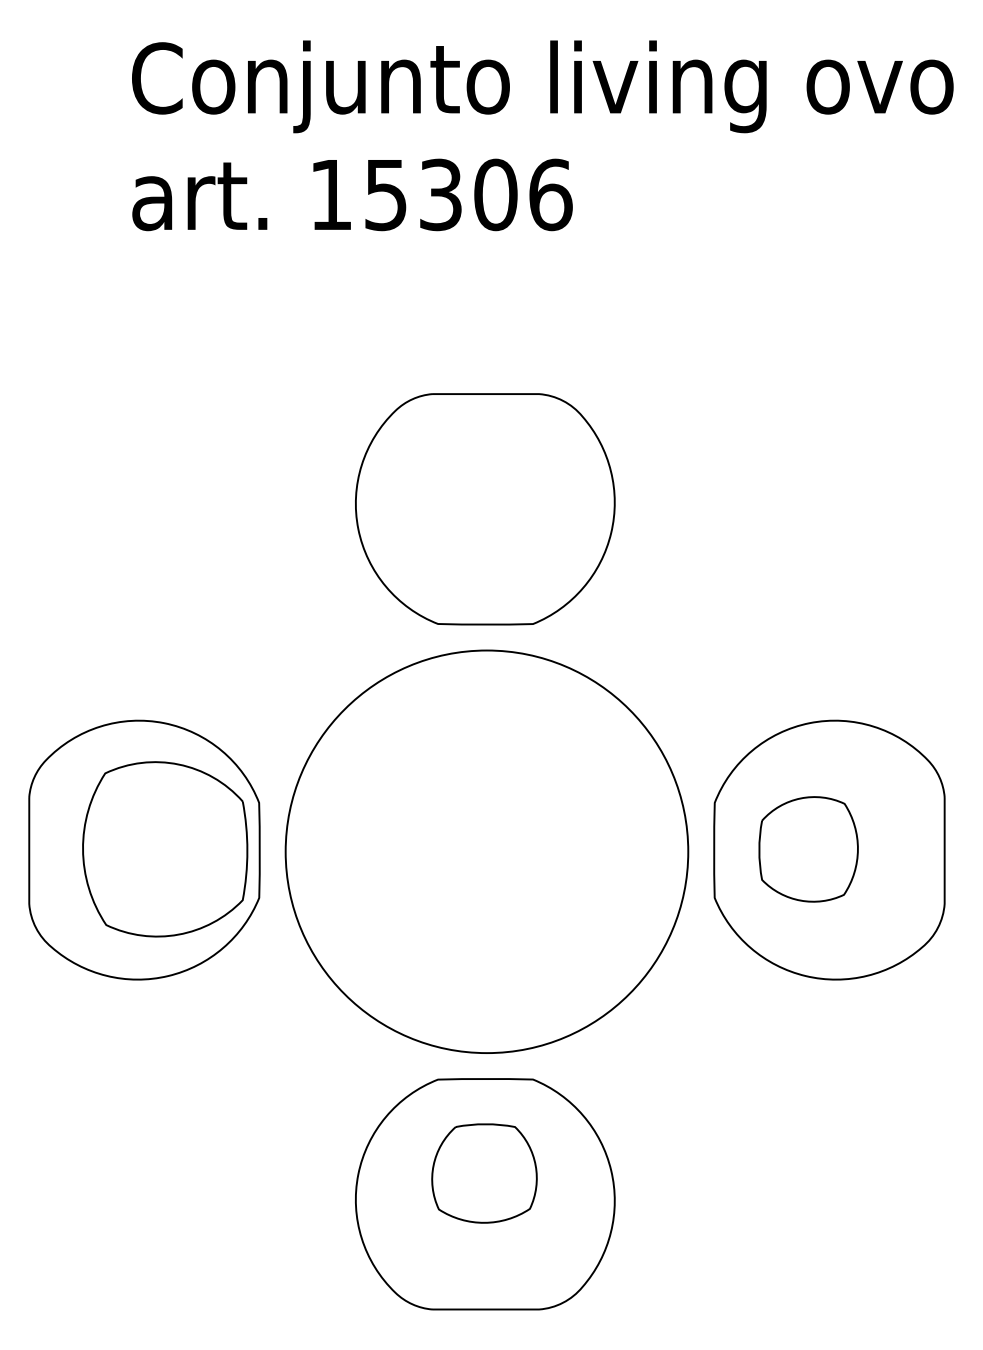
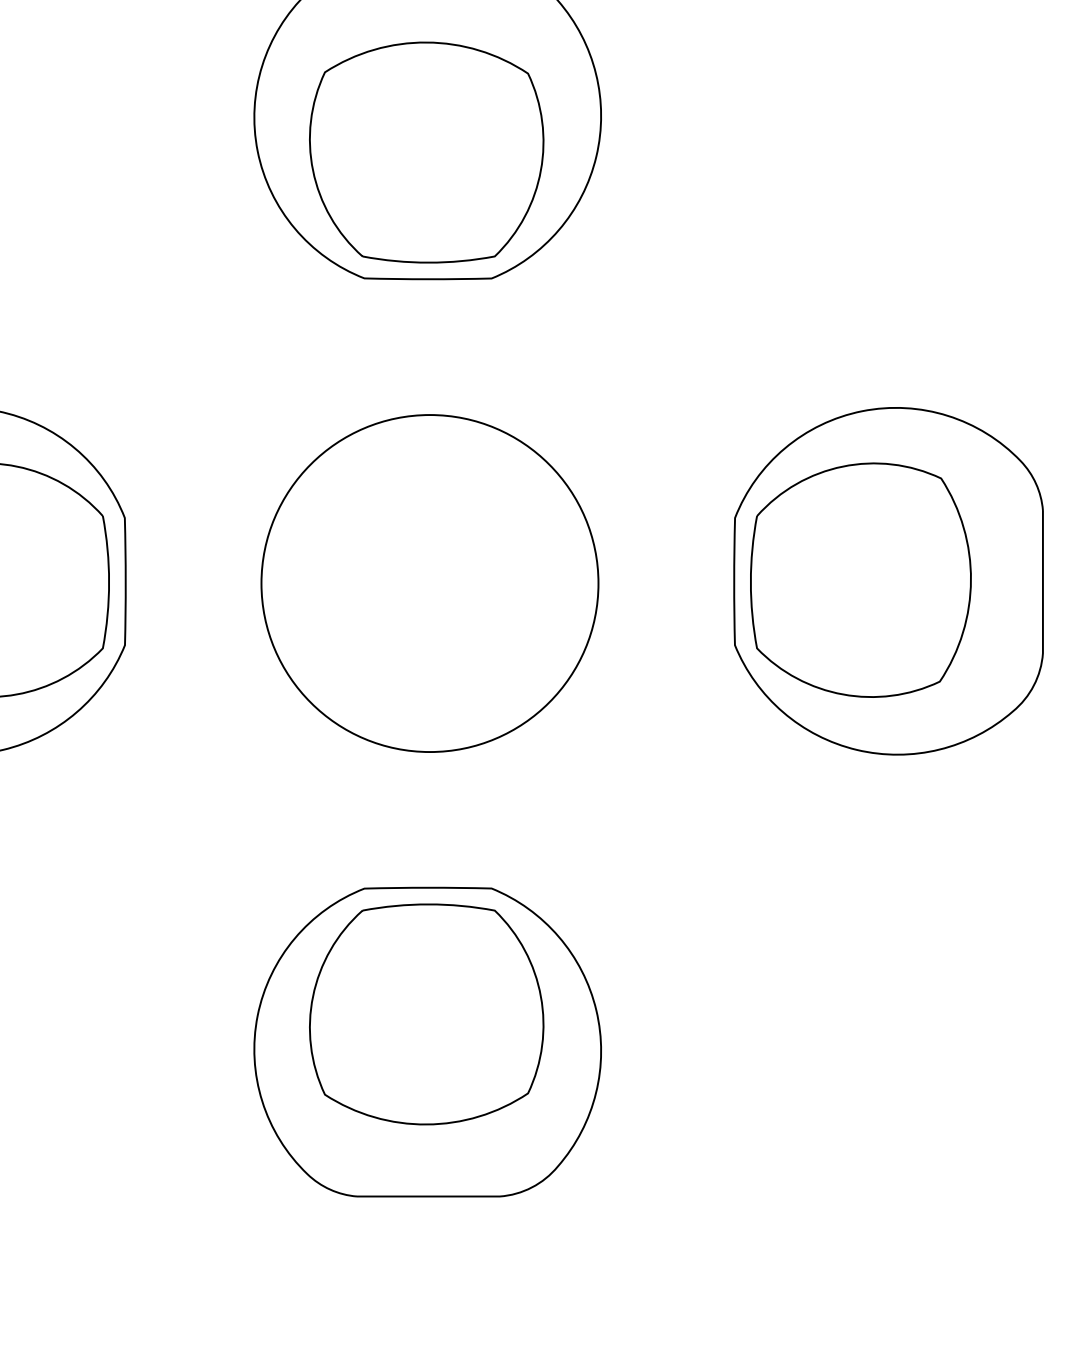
part: (484, 530) -> (426, 153), added
part: (808, 849) -> (860, 580), size x1.67
circle: (486, 851) -> (429, 583), size x0.62
part: (484, 1173) -> (426, 1014), size x1.67

